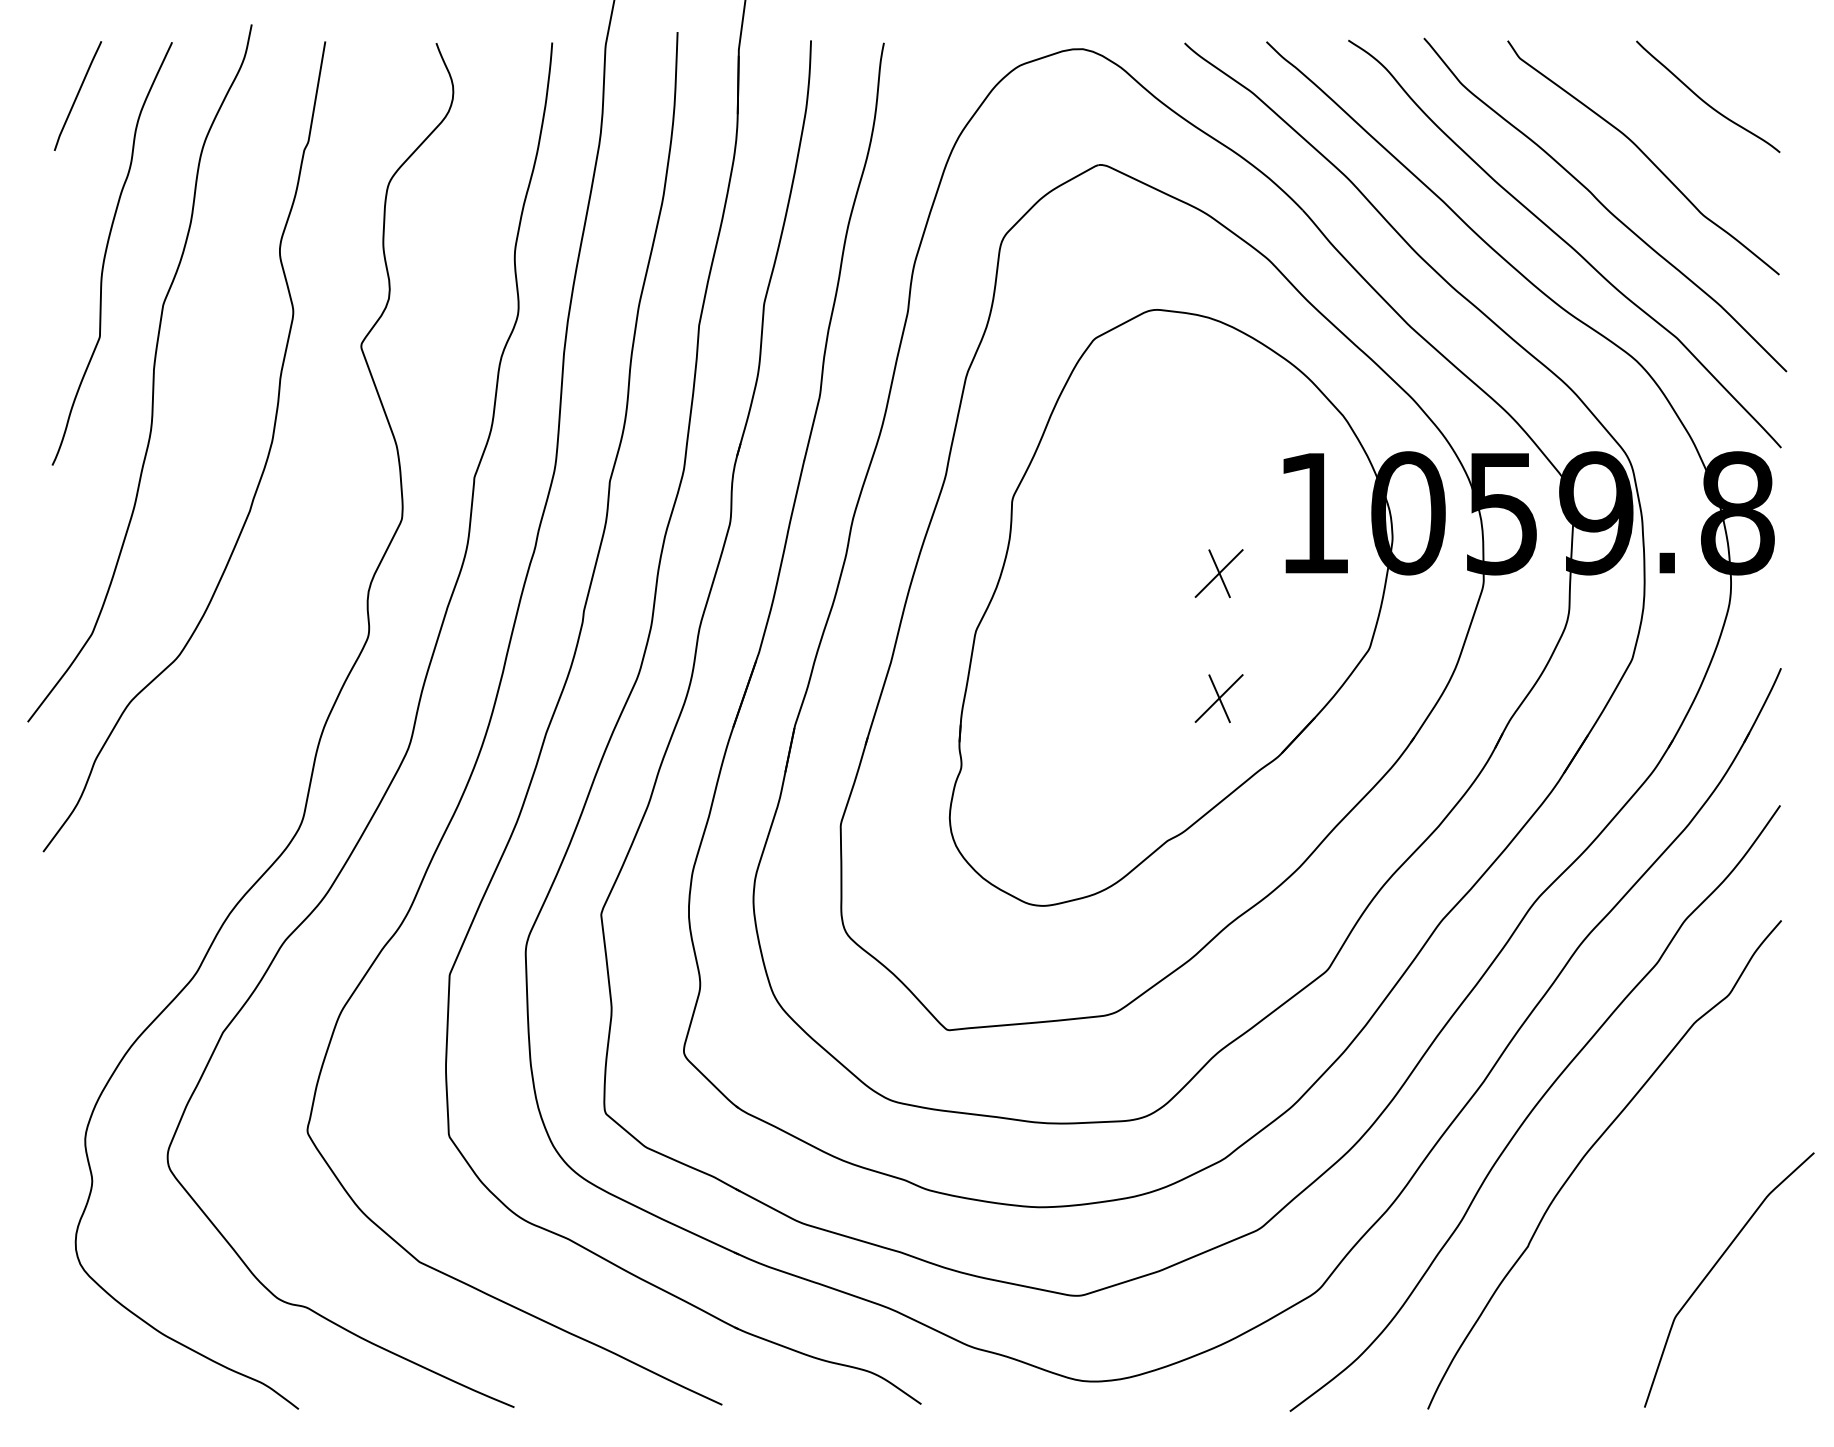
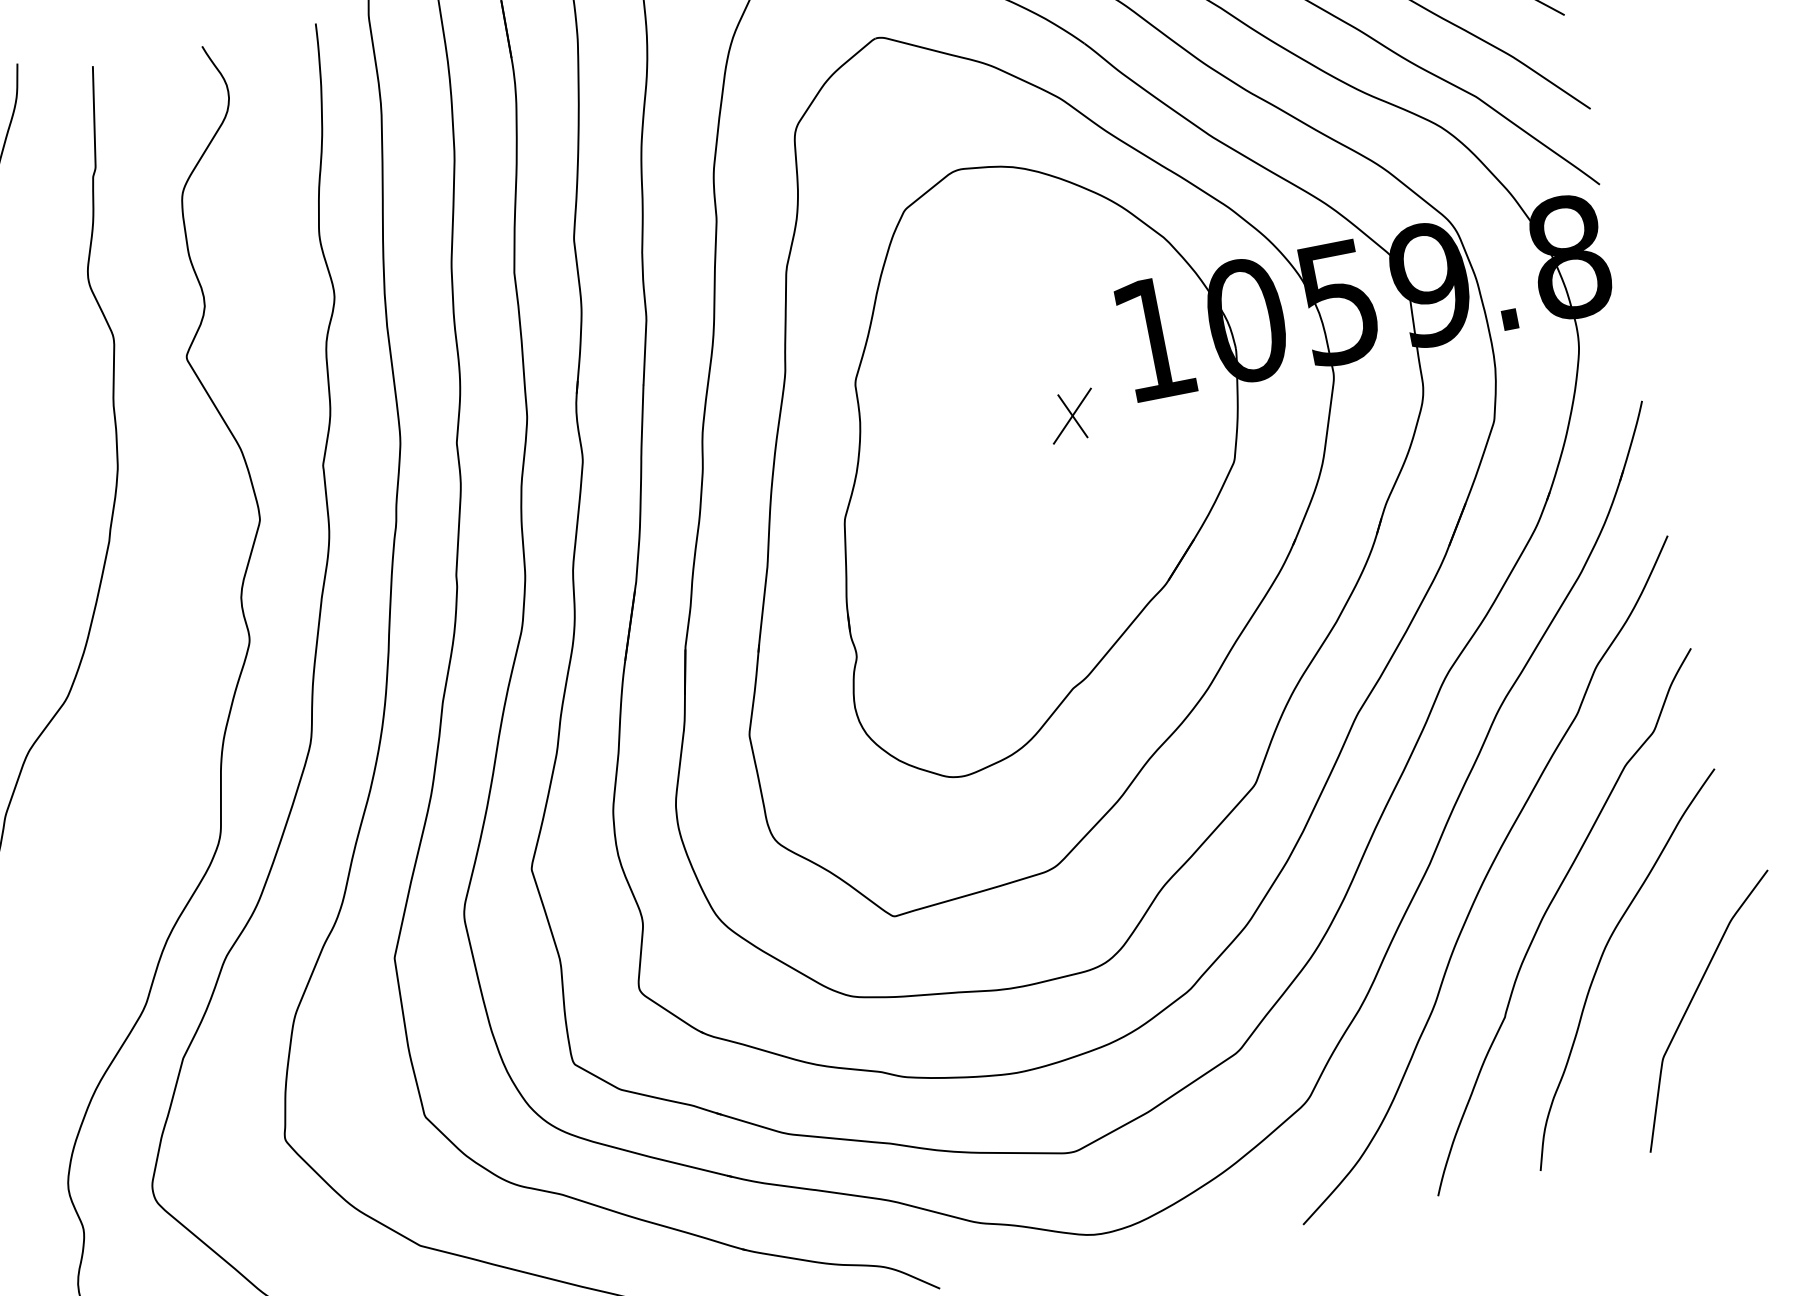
part: (1218, 698) -> (1095, 538), removed
curve: (1633, 1209) -> (1601, 960), added

